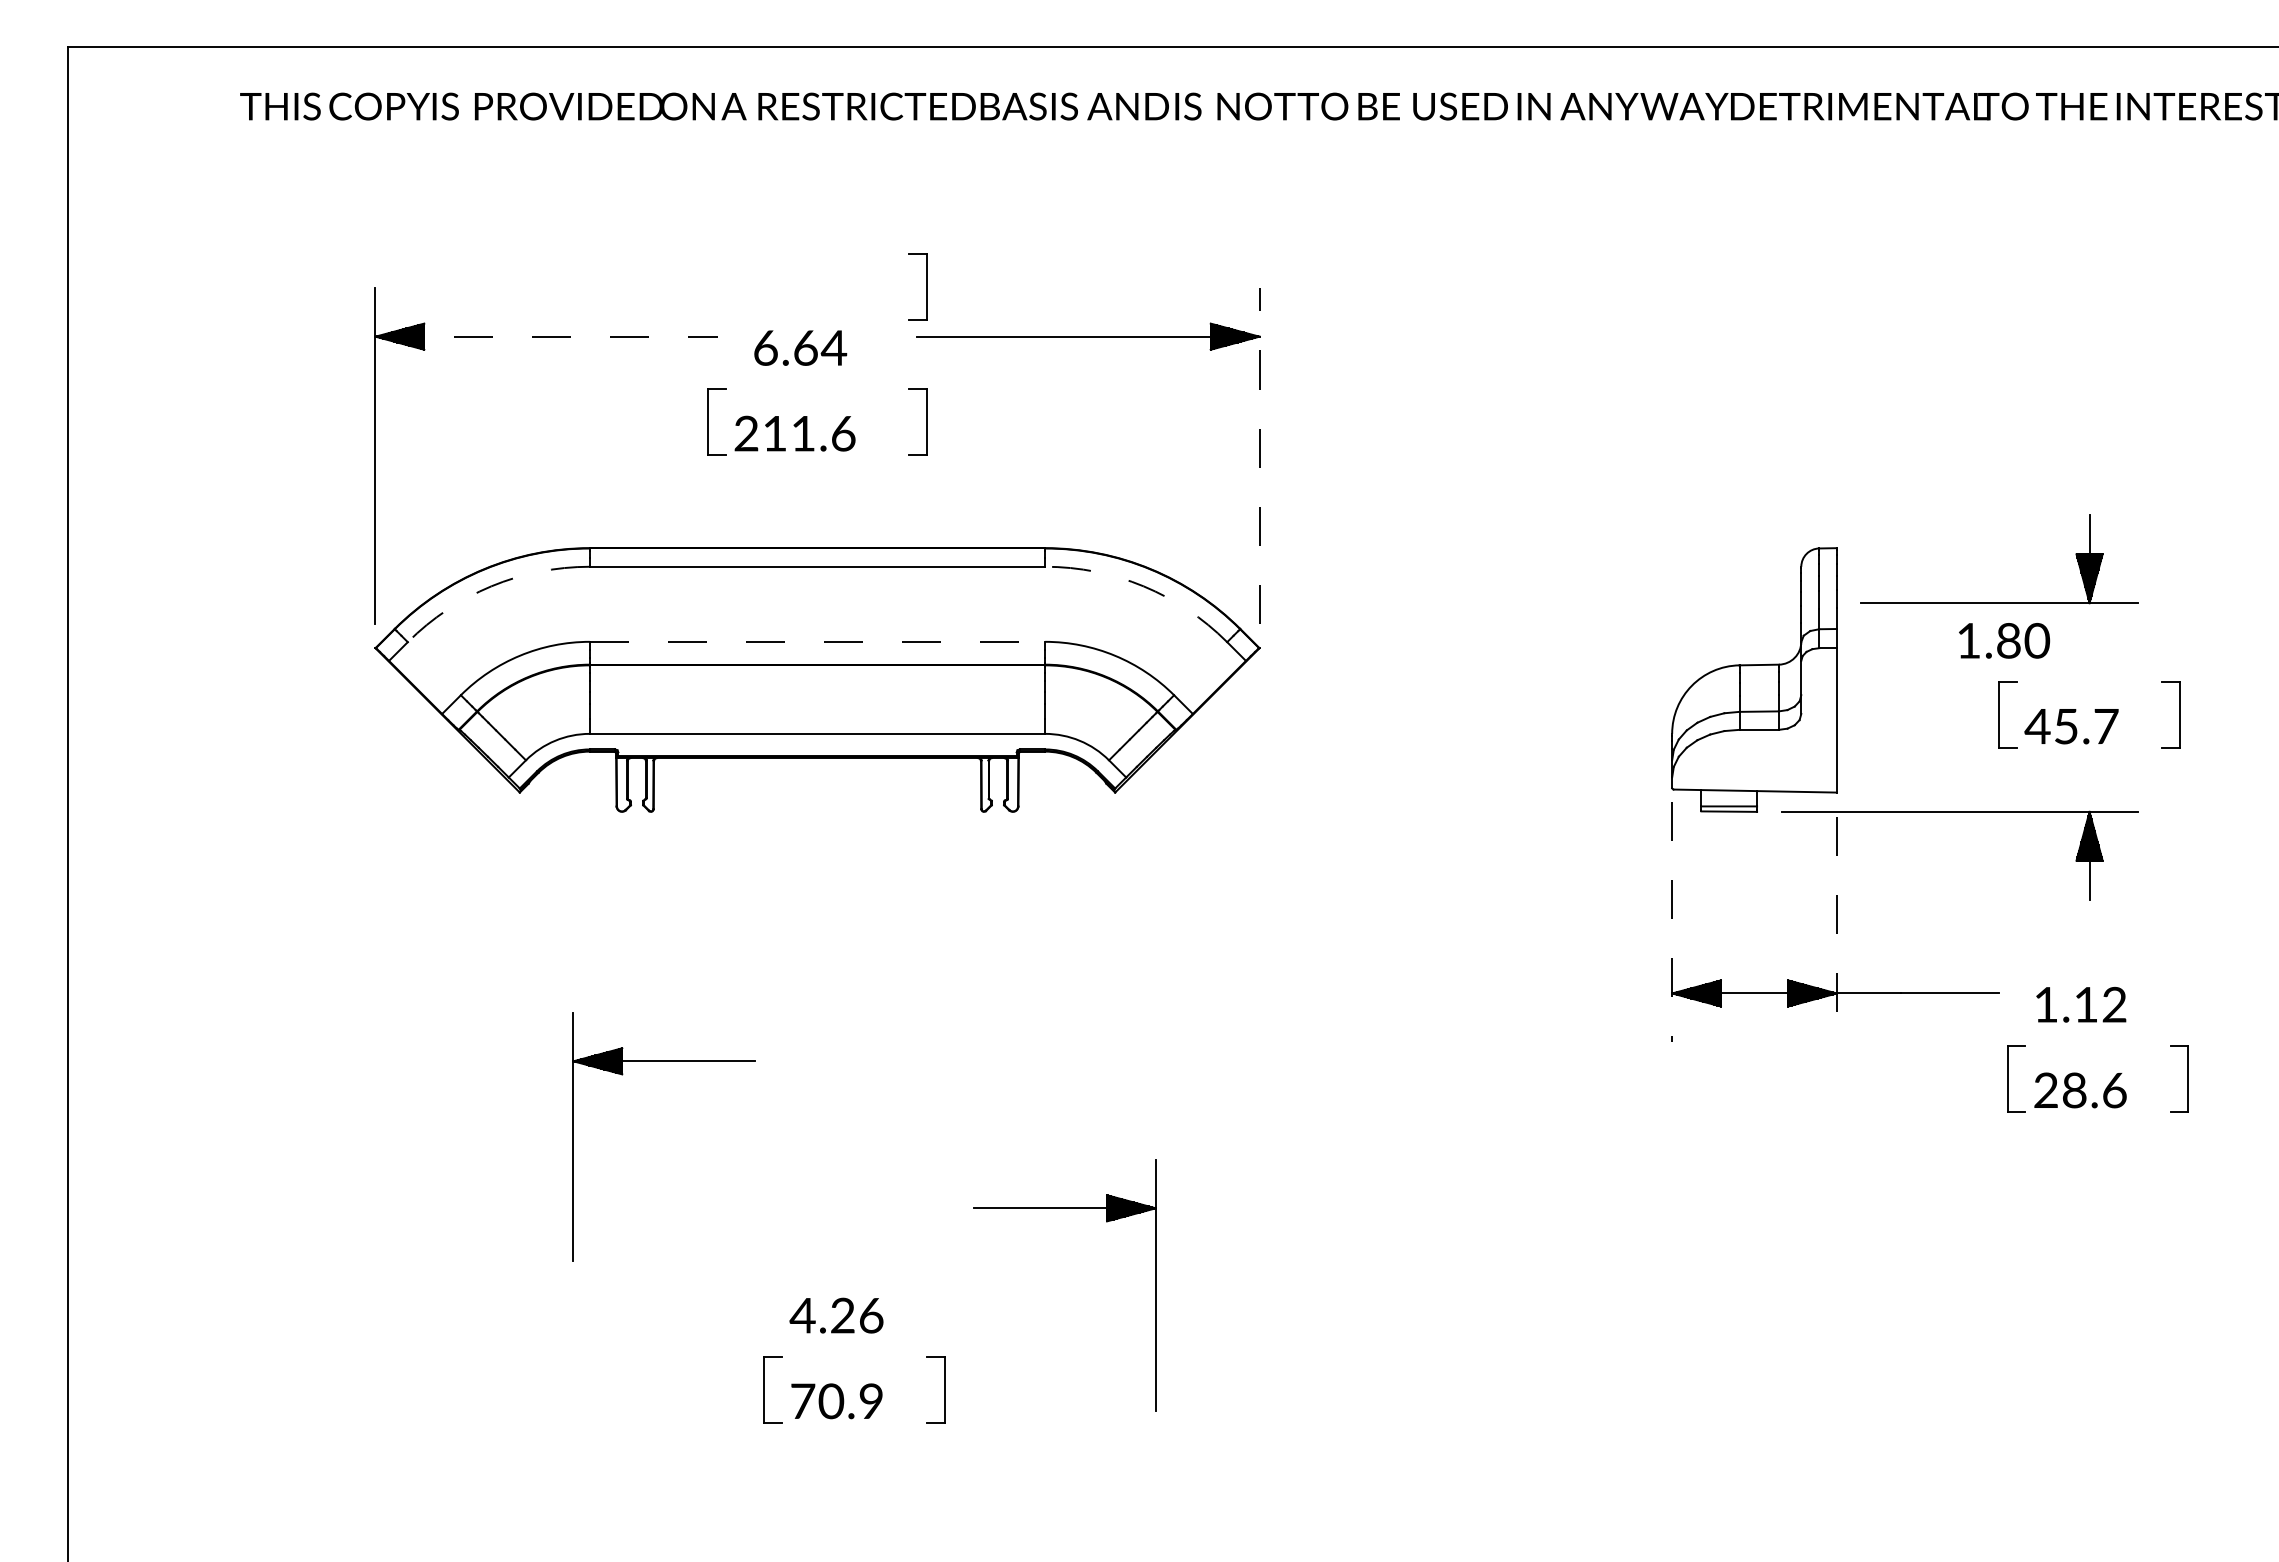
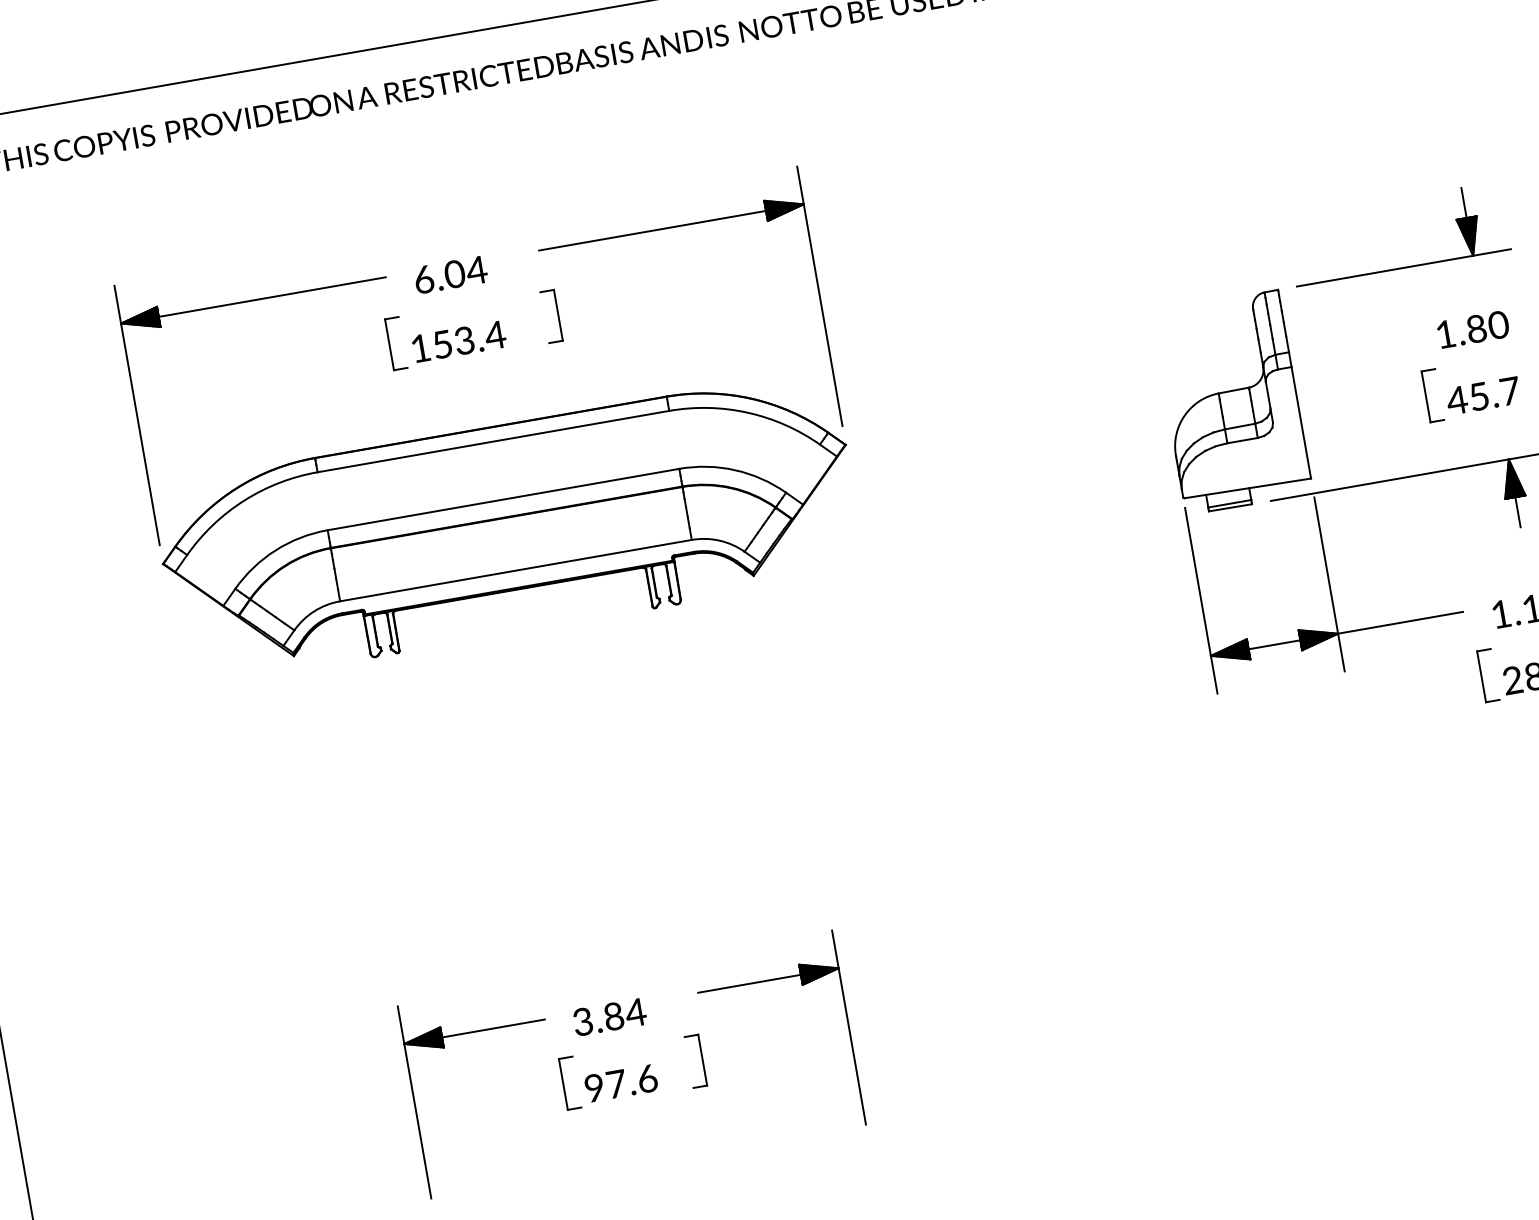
part: (926, 286) -> (539, 210), removed
line: (547, 336) -> (253, 300), dashed -> solid
text: (805, 347) -> (454, 273), 6.64 -> 6.04
text: (795, 433) -> (458, 341), 211.6 -> 153.4
line: (1259, 455) -> (819, 296), dashed -> solid
arc: (491, 586) -> (244, 500), dashed -> solid
arc: (1143, 586) -> (747, 412), dashed -> solid
part: (1999, 602) -> (1403, 267), moved
text: (2004, 640) -> (1473, 329), moved
line: (817, 641) -> (503, 499), dashed -> solid
line: (1672, 922) -> (1201, 601), dashed -> solid
line: (1836, 929) -> (1329, 584), dashed -> solid
part: (622, 1075) -> (444, 1048), moved
part: (1106, 1222) -> (802, 985), moved
text: (836, 1315) -> (608, 1017), 4.26 -> 3.84
text: (837, 1401) -> (621, 1083), 70.9 -> 97.6

